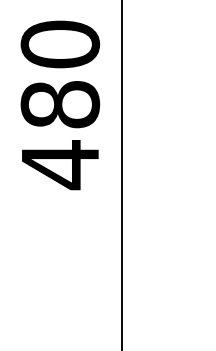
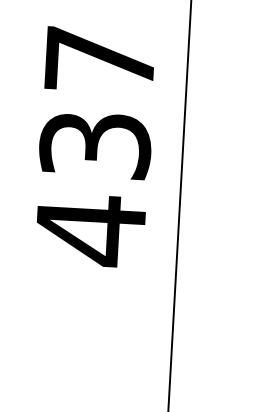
text: (60, 74) -> (97, 102), 480 -> 437

